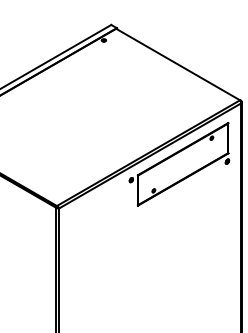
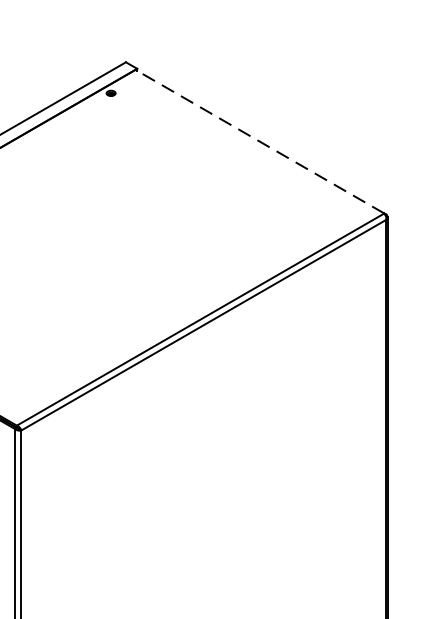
line: (178, 64) -> (260, 141), solid -> dashed
part: (179, 164) -> (262, 342), removed

